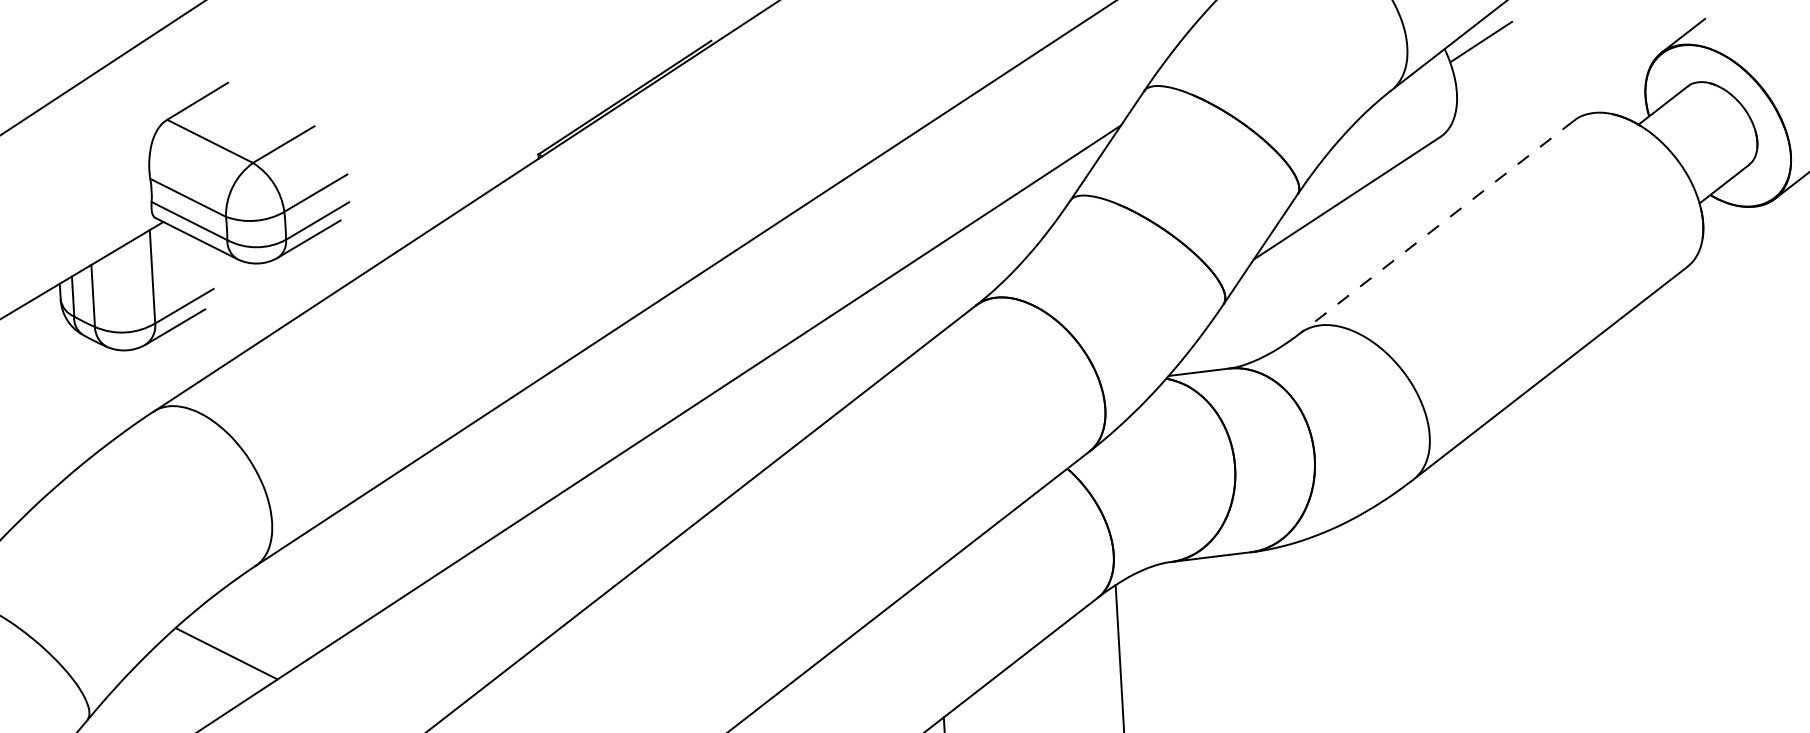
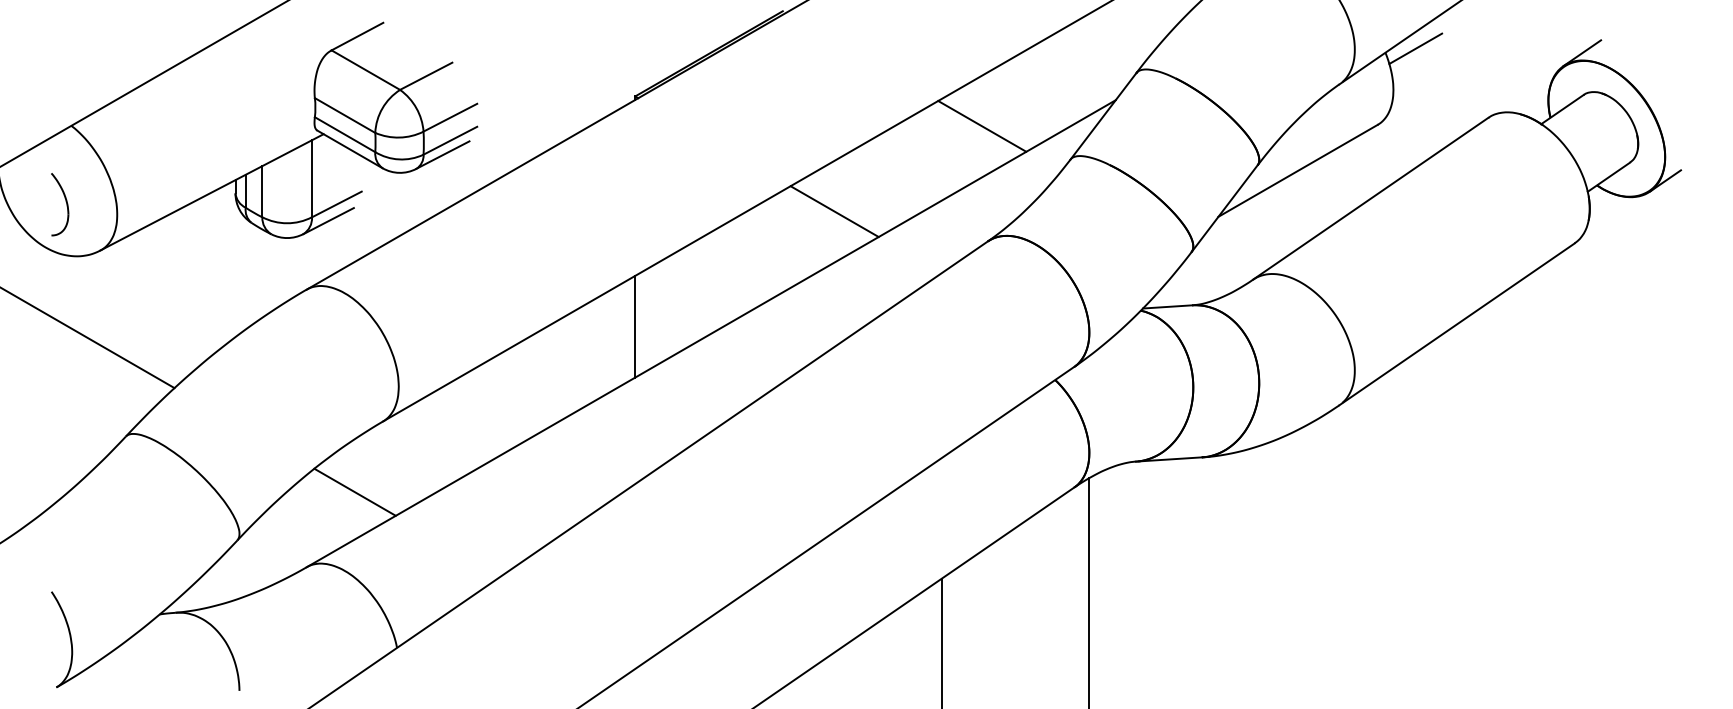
line: (961, 166) -> (982, 126), added
line: (1436, 226) -> (1370, 198), dashed -> solid
line: (788, 279) -> (834, 211), added
line: (554, 433) -> (635, 326), added

